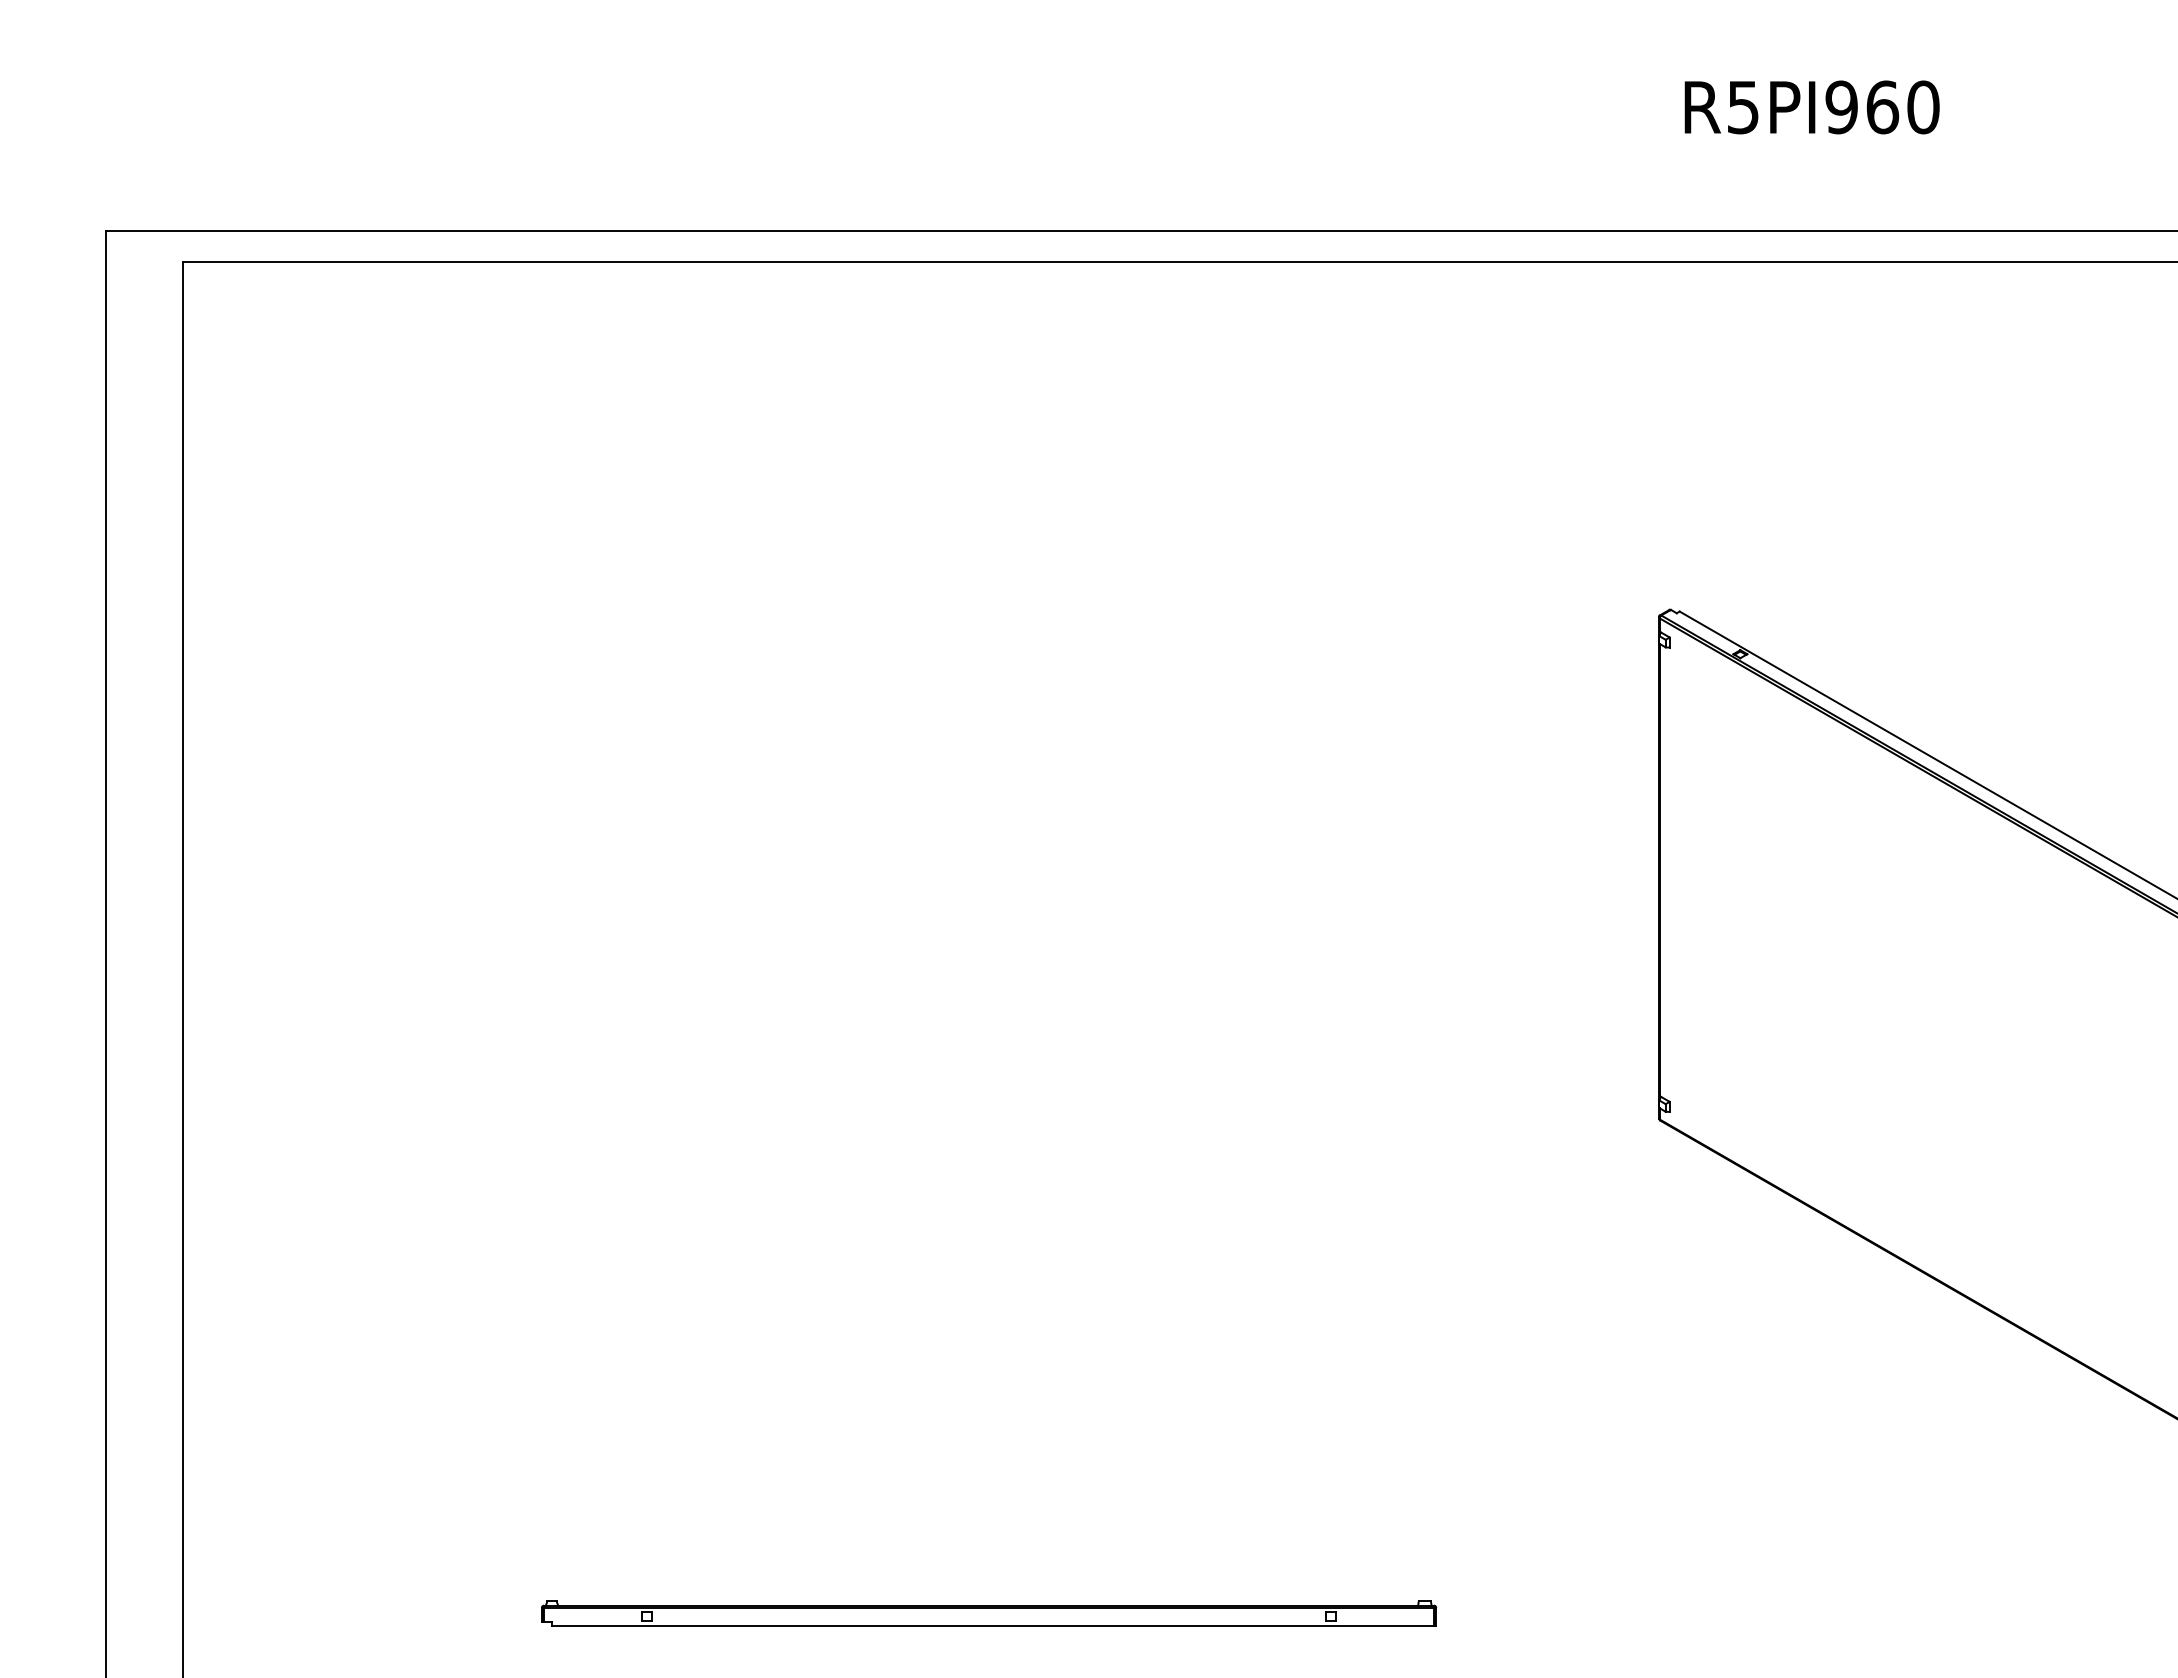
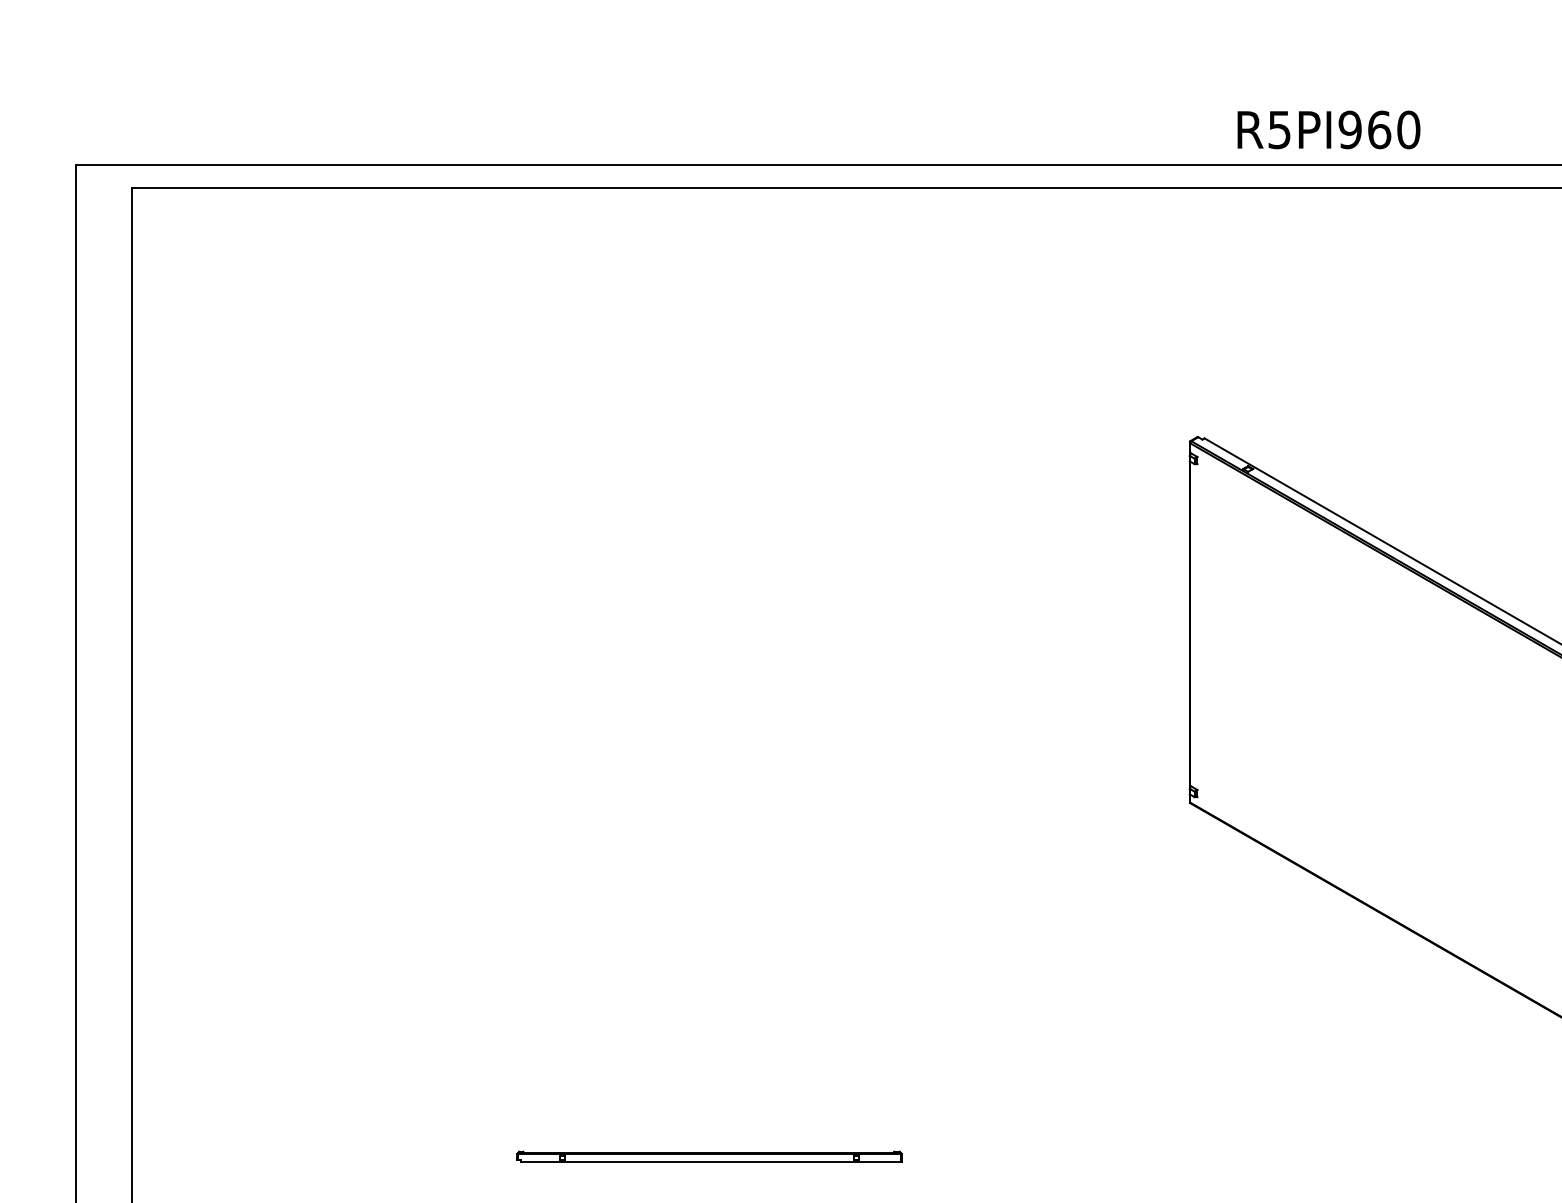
text: (1811, 107) -> (1328, 130), moved
part: (989, 1613) -> (709, 1156), size x0.6

